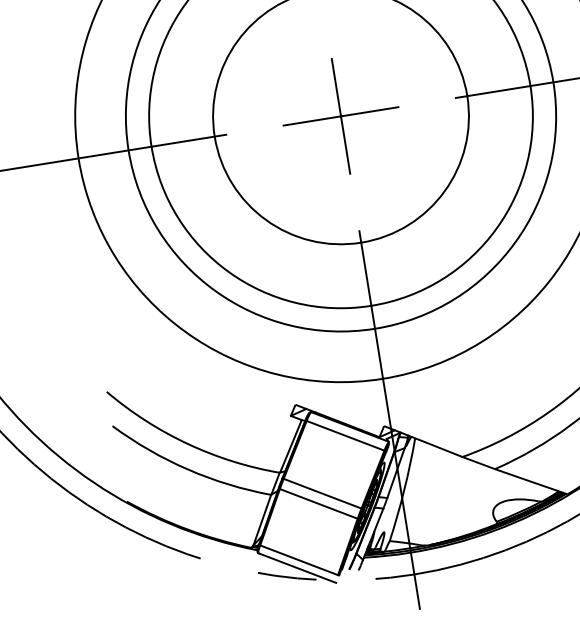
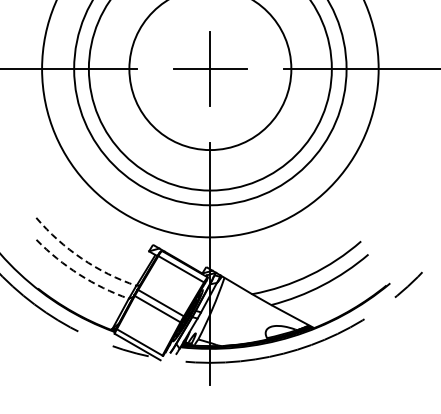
arc: (187, 443) -> (81, 258), solid -> dashed
arc: (188, 469) -> (79, 274), solid -> dashed

